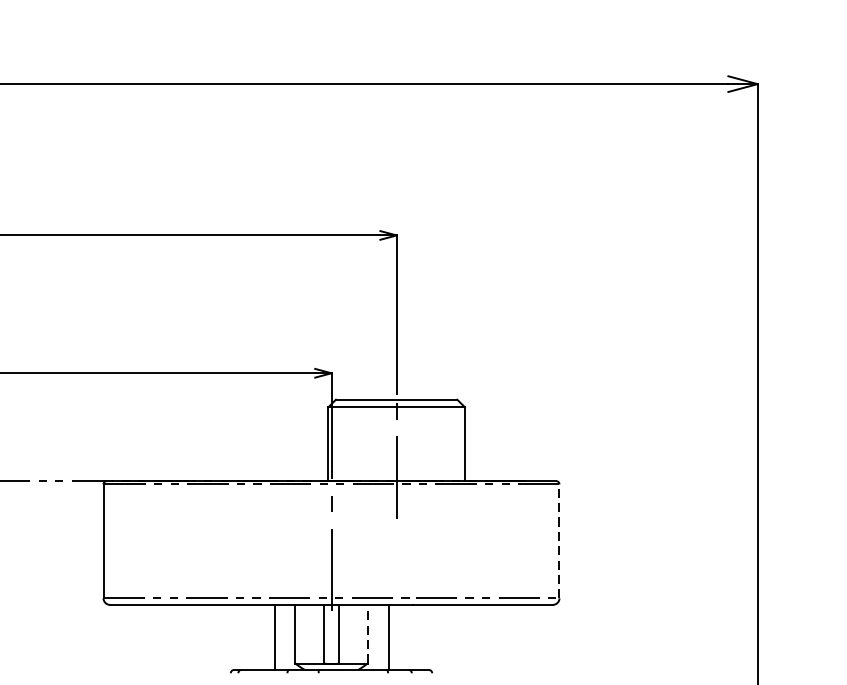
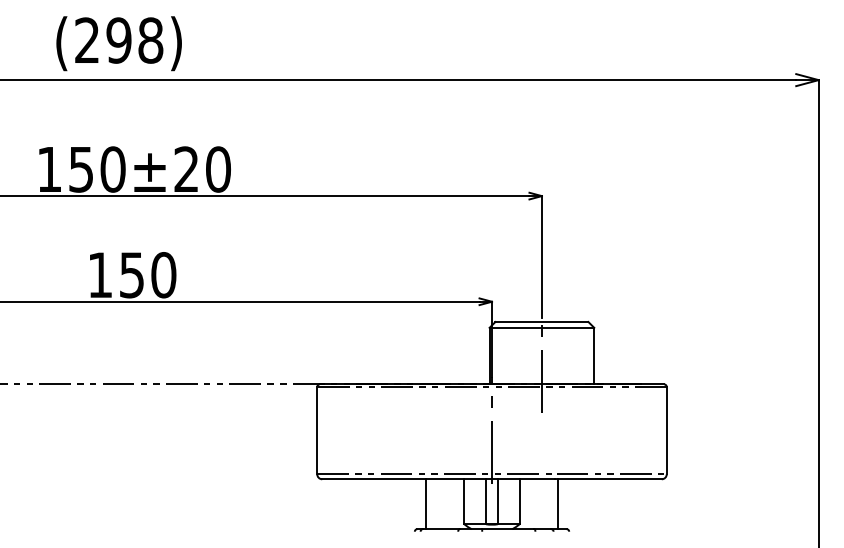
line: (559, 541) -> (666, 430), dashed -> solid
line: (367, 633) -> (519, 501), dashed -> solid
line: (274, 637) -> (425, 504), moved
line: (389, 637) -> (558, 504), moved

